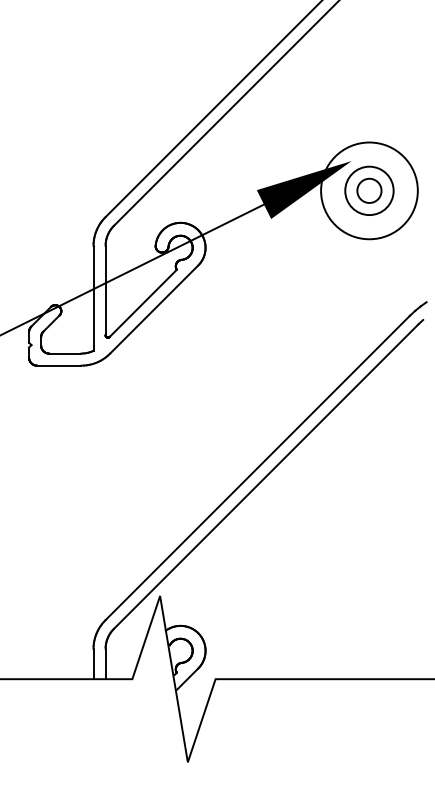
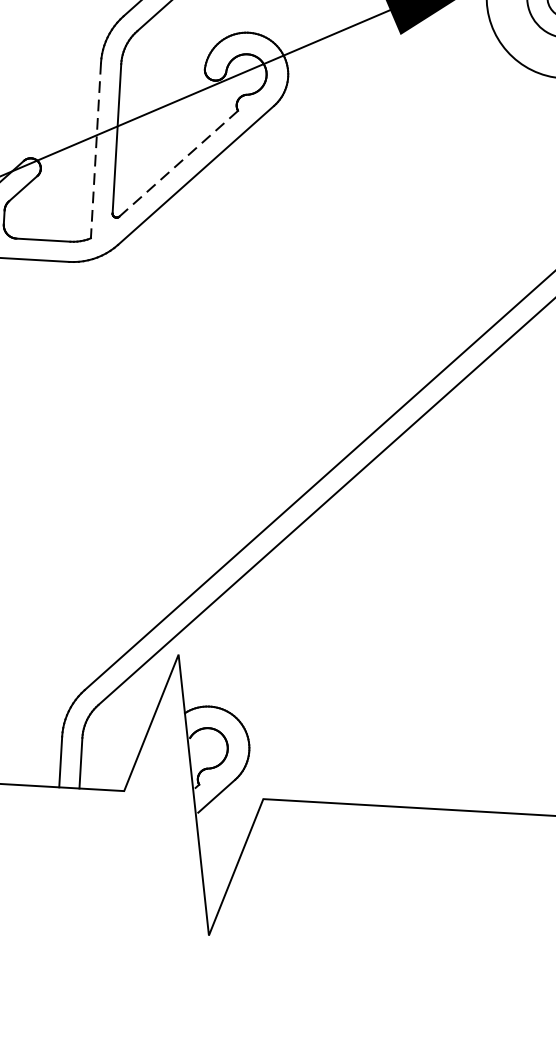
line: (93, 298) -> (95, 150), solid -> dashed
line: (142, 303) -> (177, 163), solid -> dashed

